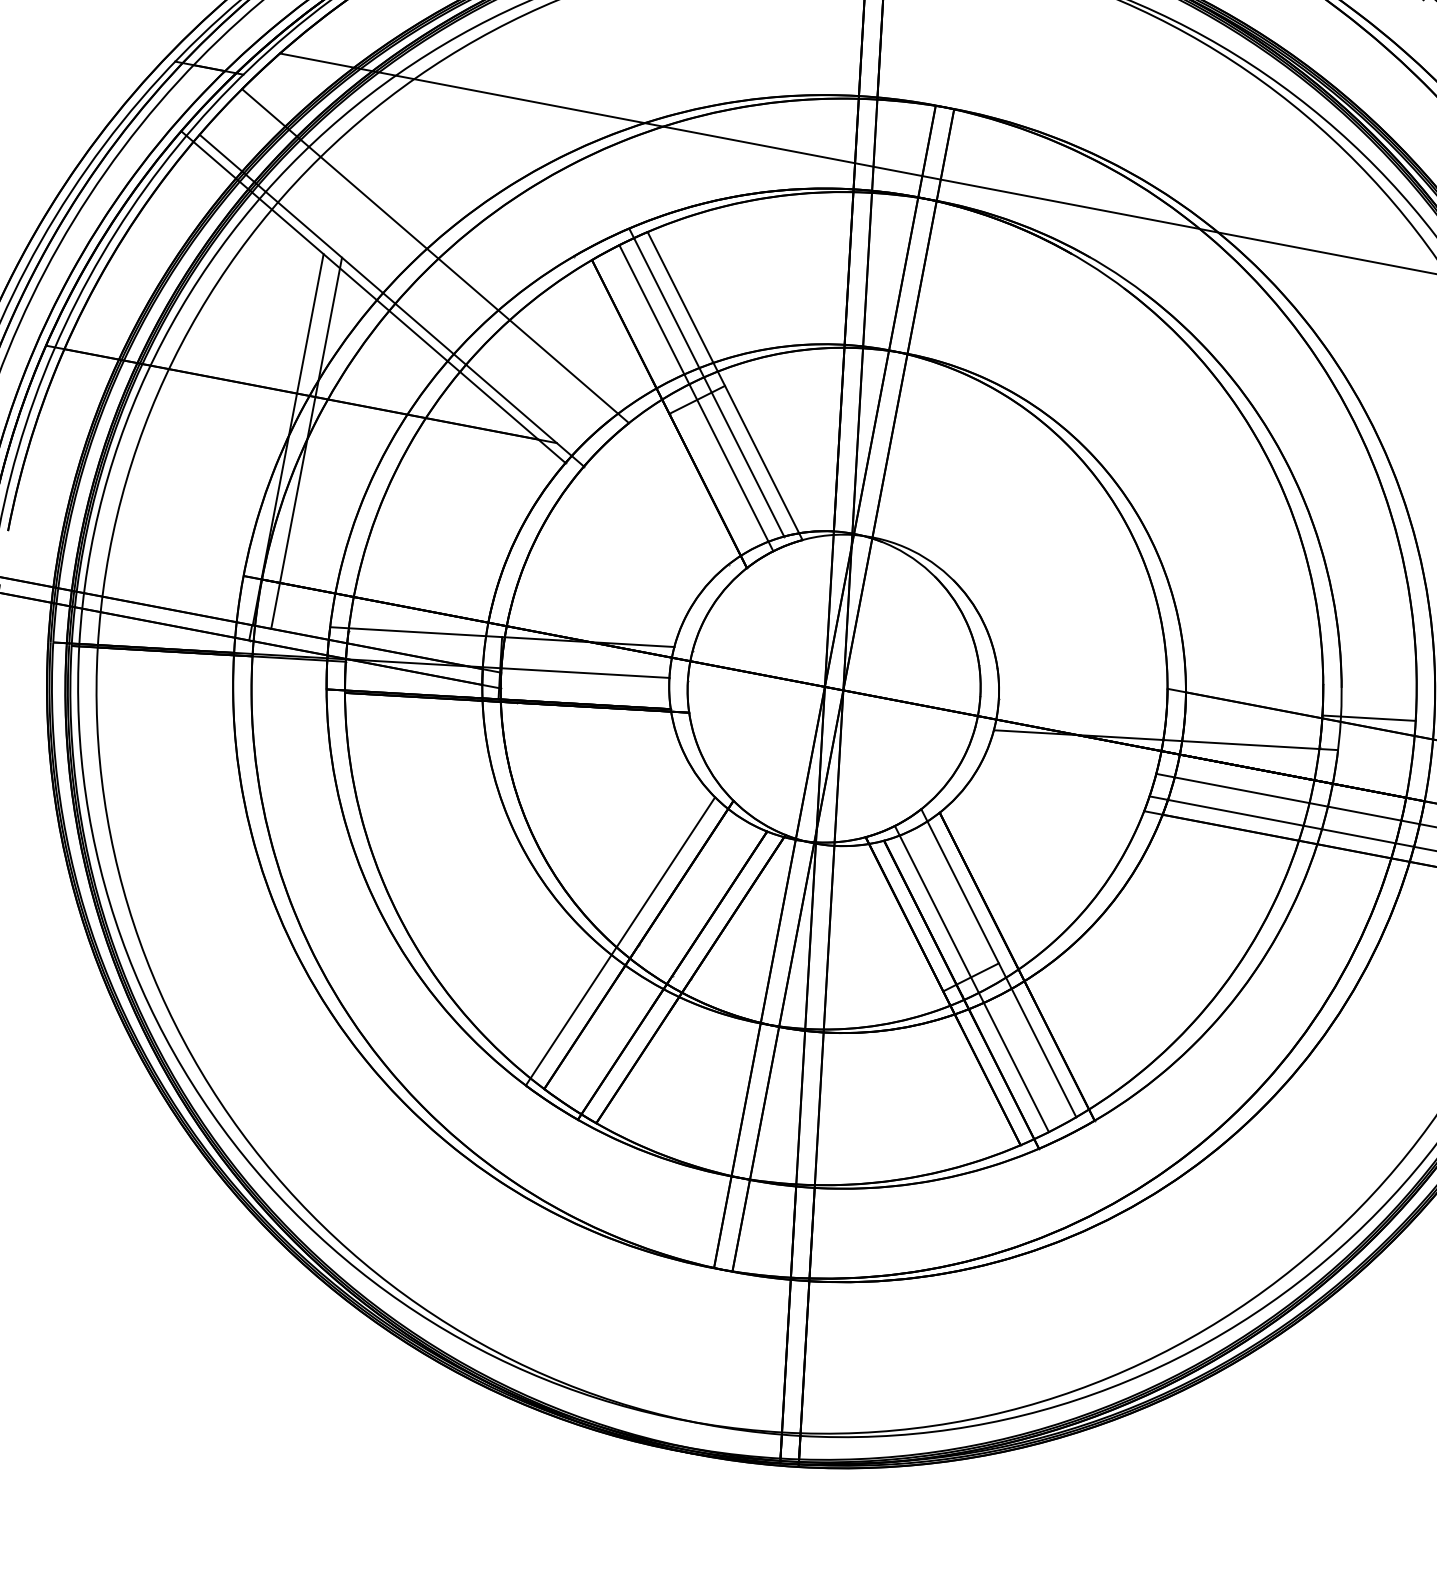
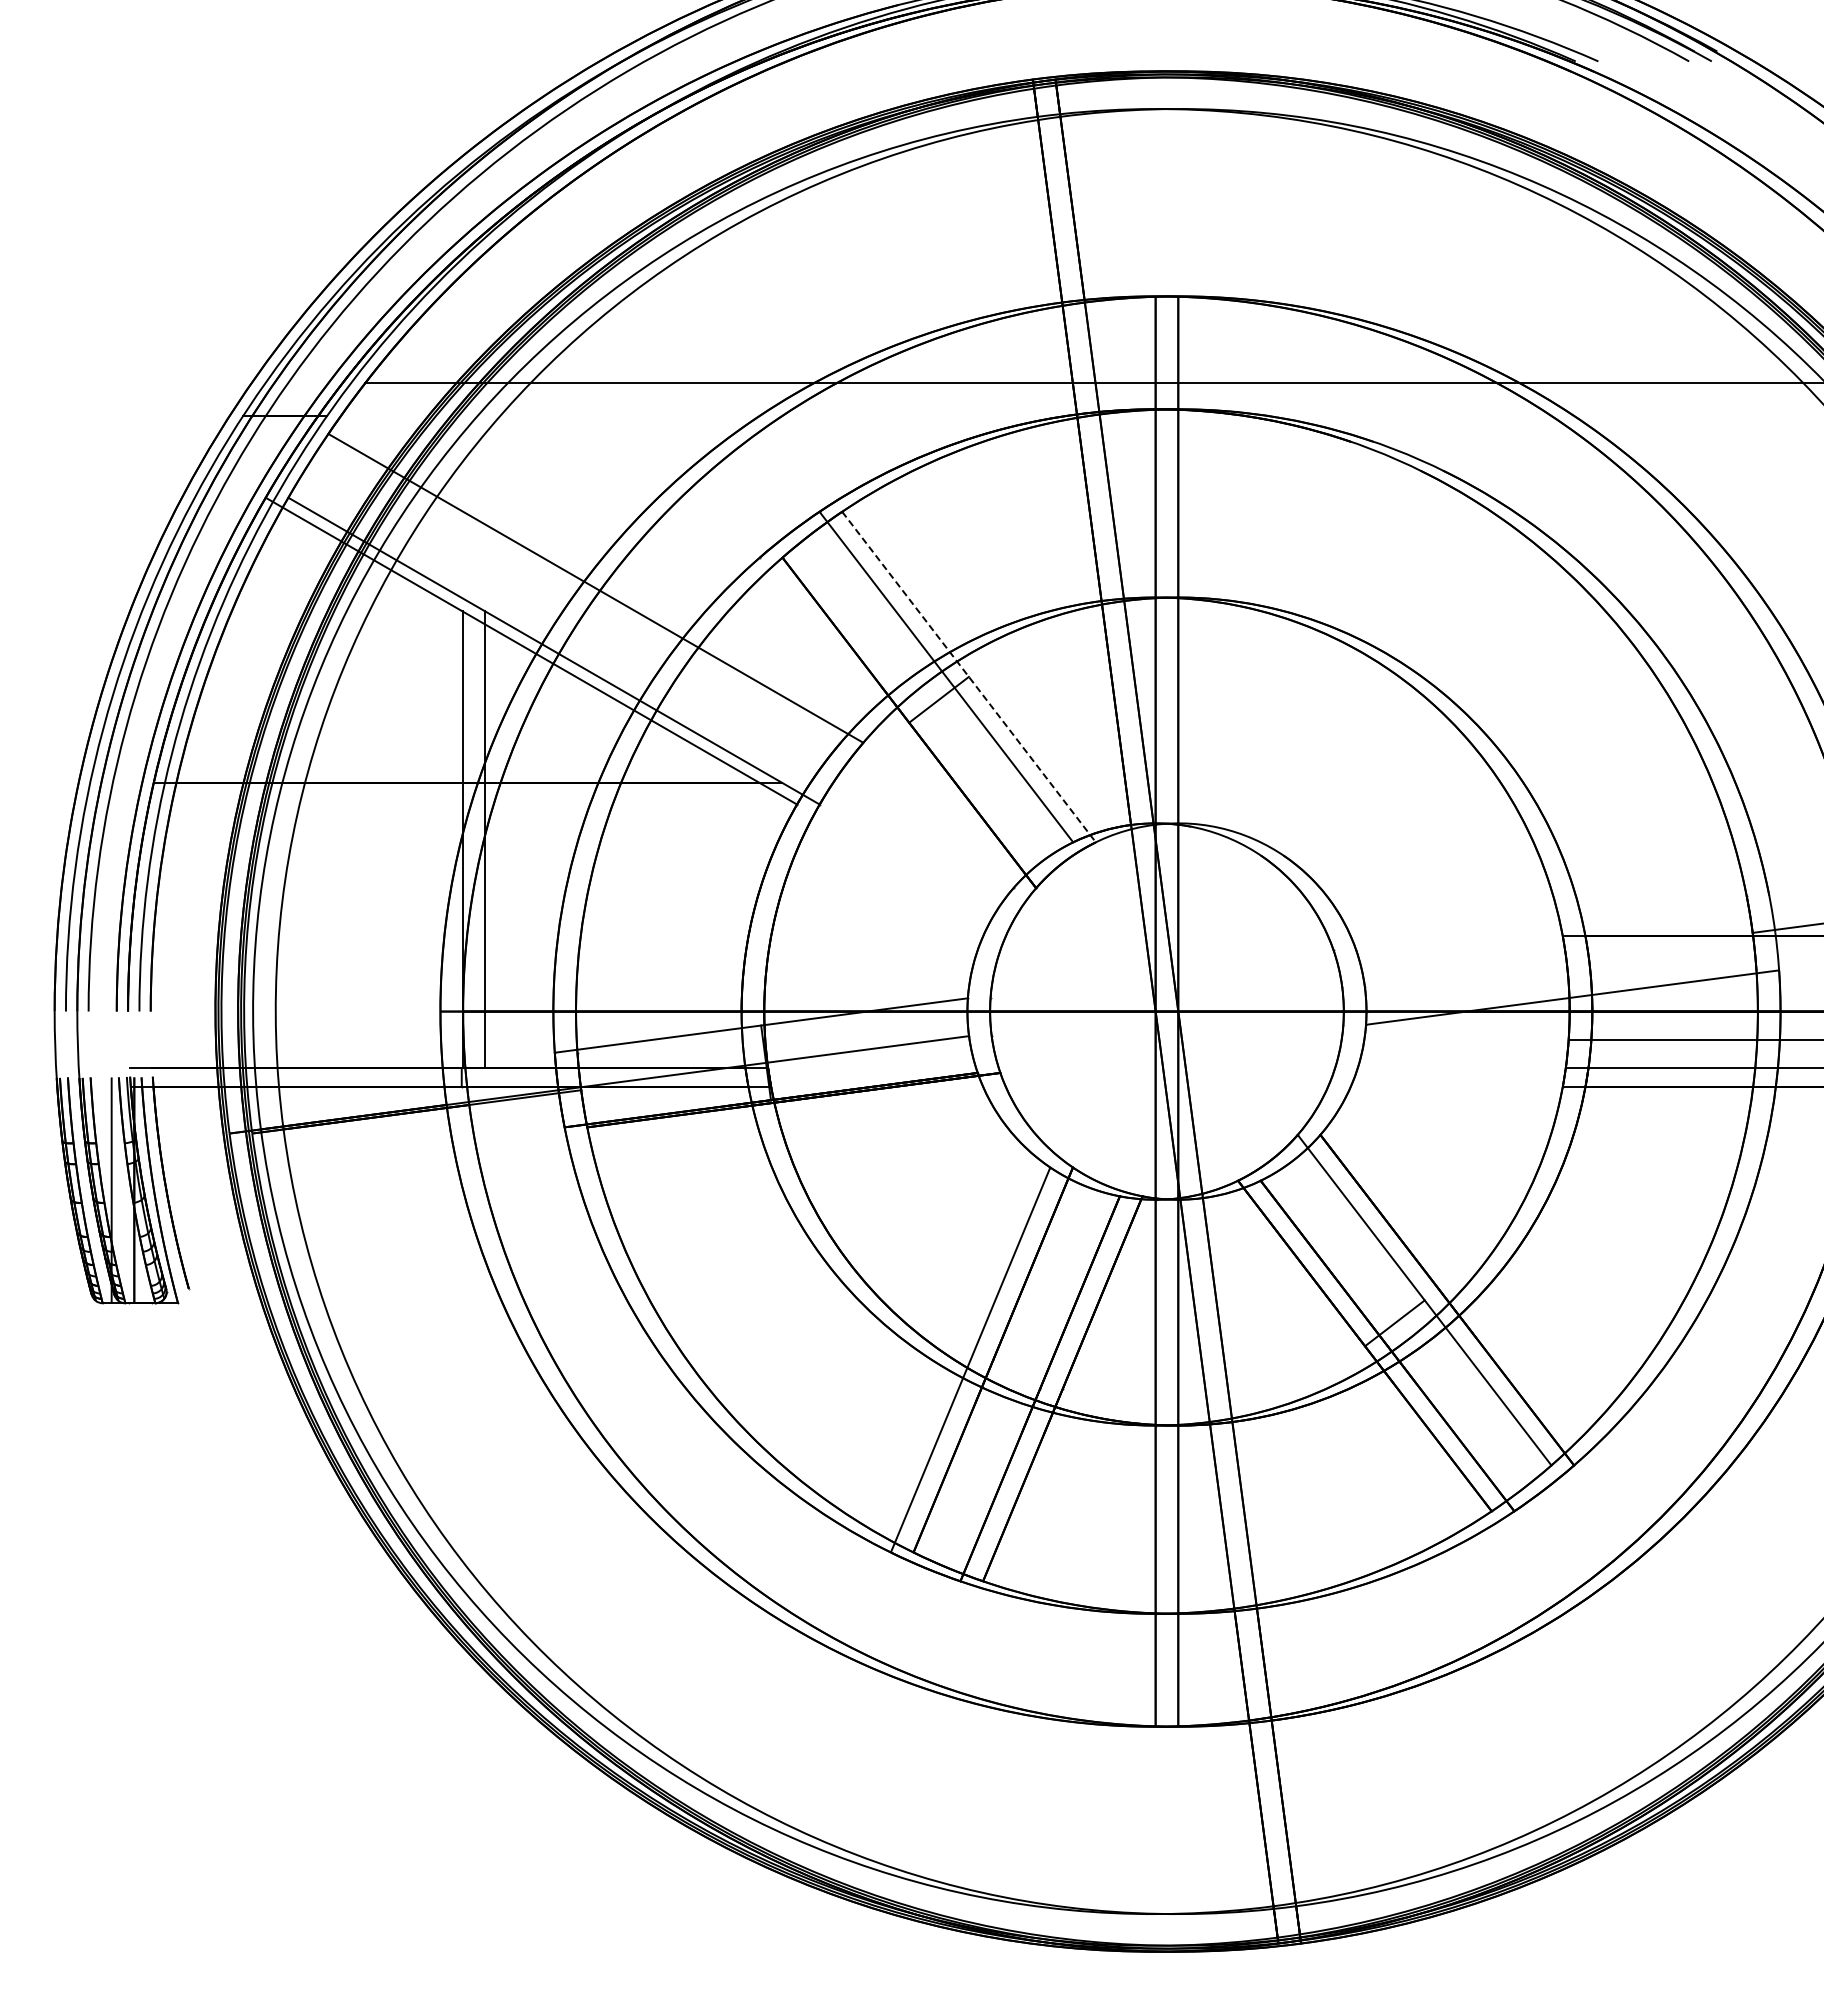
line: (725, 386) -> (969, 677), solid -> dashed
line: (696, 397) -> (937, 697), removed
line: (972, 978) -> (1396, 1324), removed

